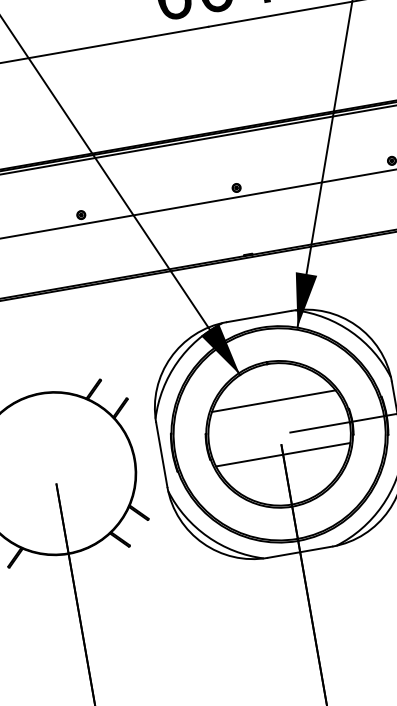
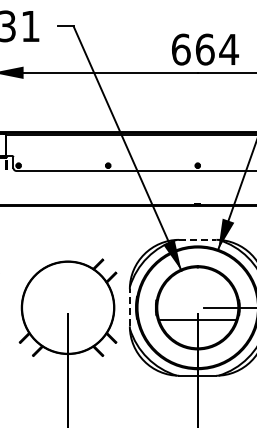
line: (258, 316) -> (197, 239), solid -> dashed
line: (273, 400) -> (197, 288), removed
line: (161, 454) -> (129, 307), solid -> dashed

